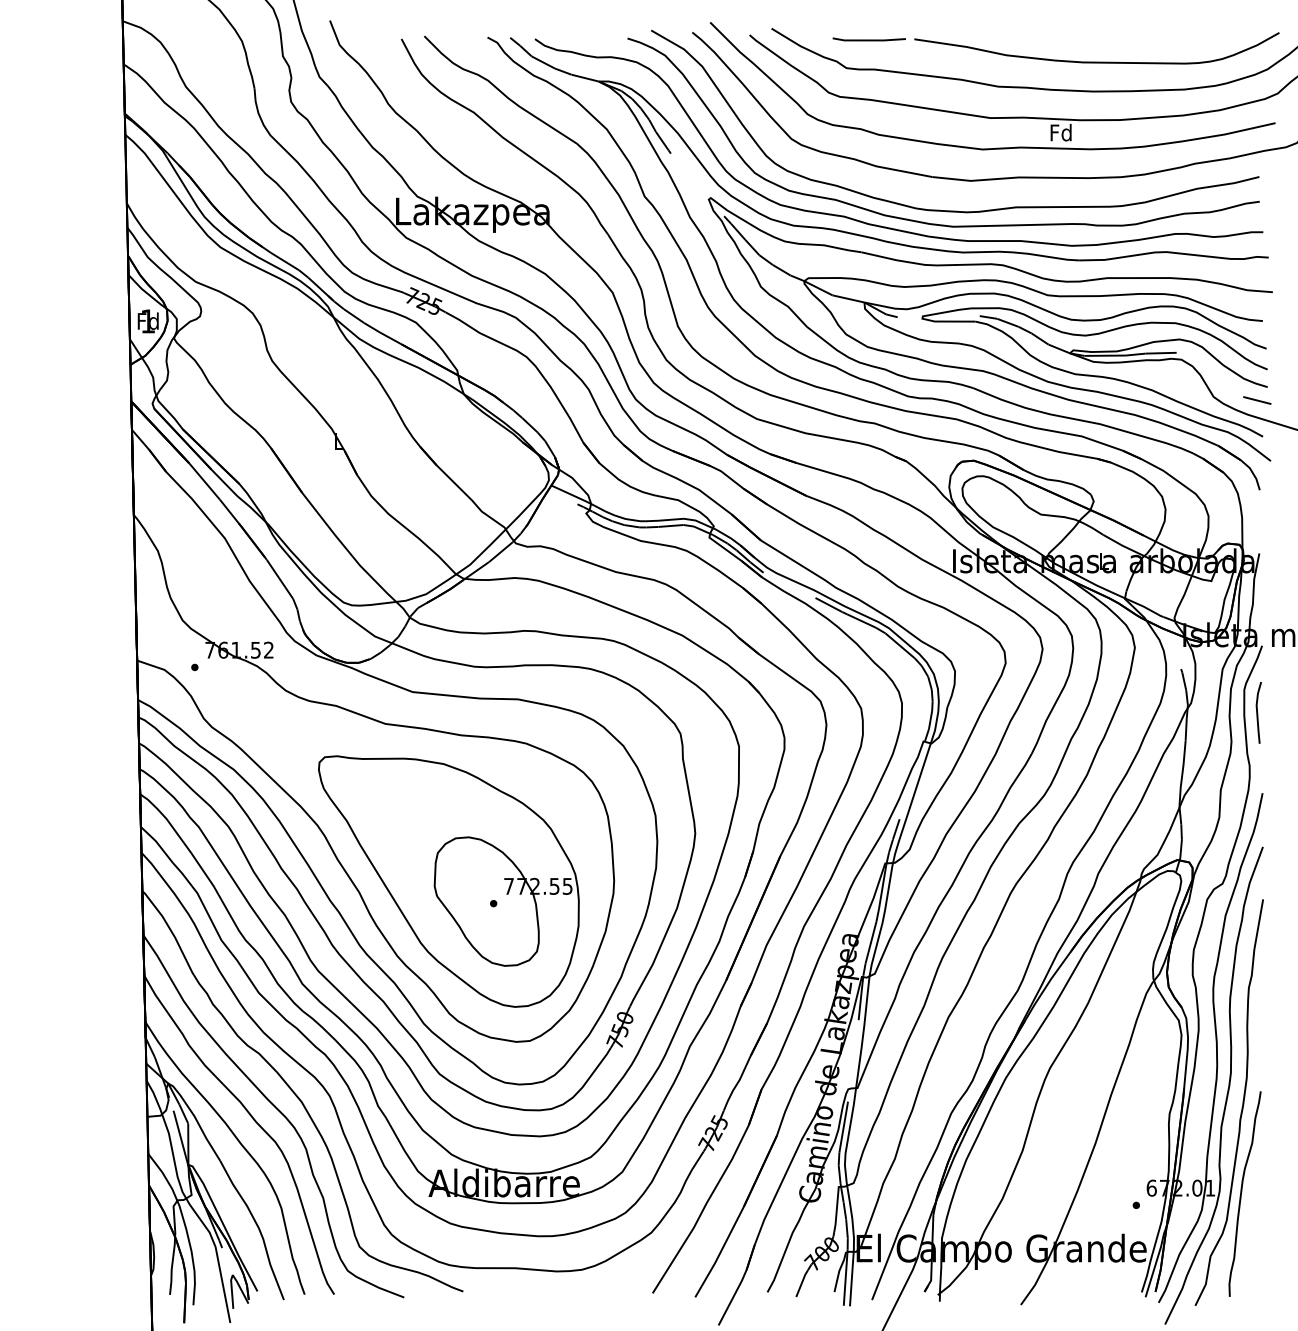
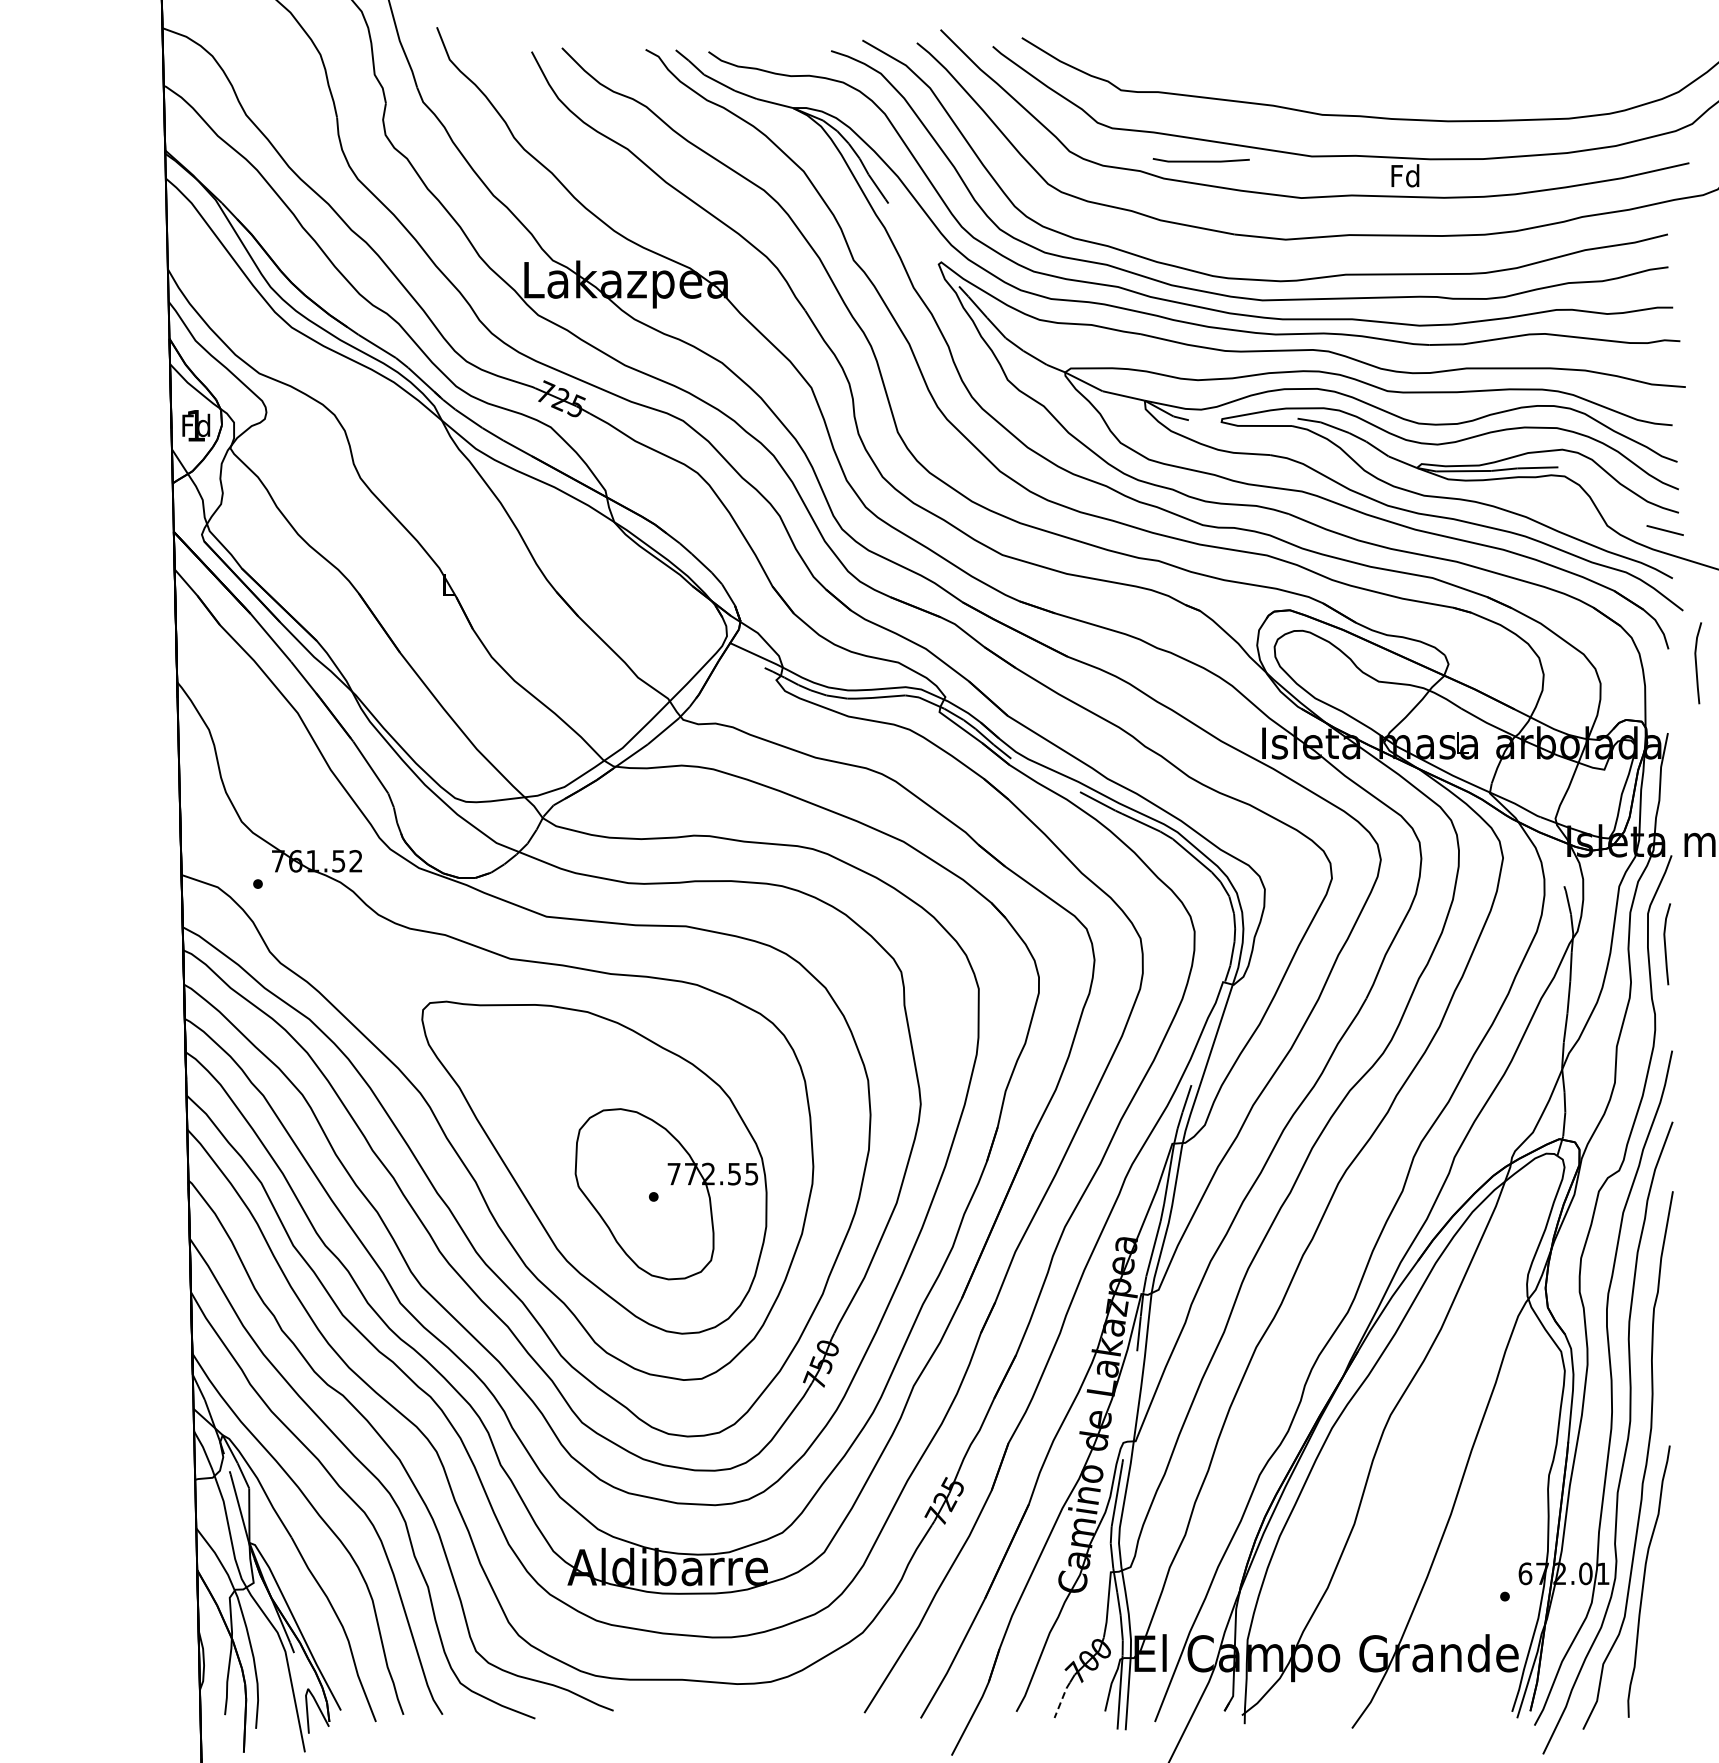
line: (868, 39) -> (1200, 160), moved
curve: (1096, 62) -> (1452, 82), removed
line: (1280, 500) -> (1696, 663), added
line: (801, 1283) -> (1061, 1699), solid -> dashed

